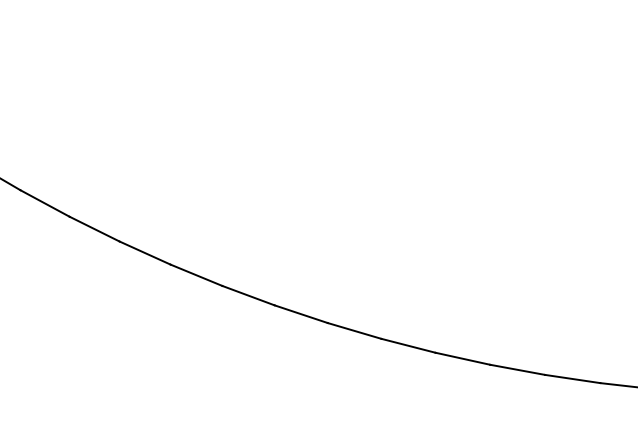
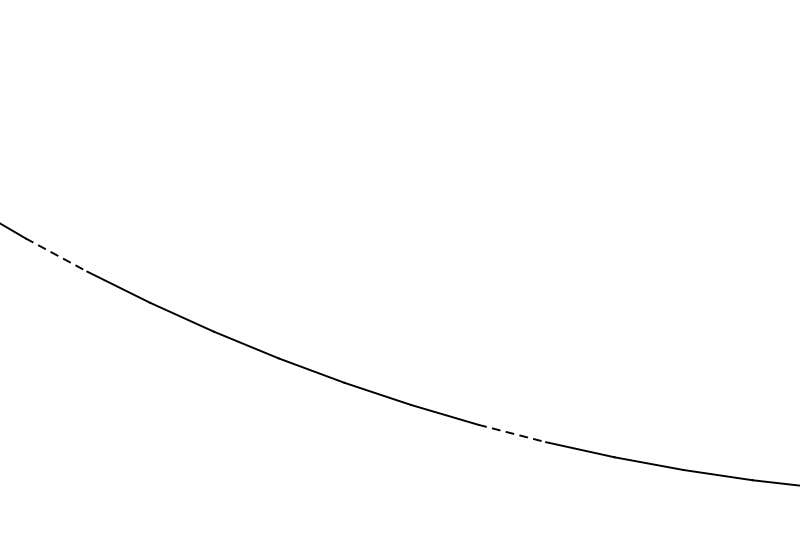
line: (45, 203) -> (57, 255), solid -> dashed
line: (408, 345) -> (512, 433), solid -> dashed

